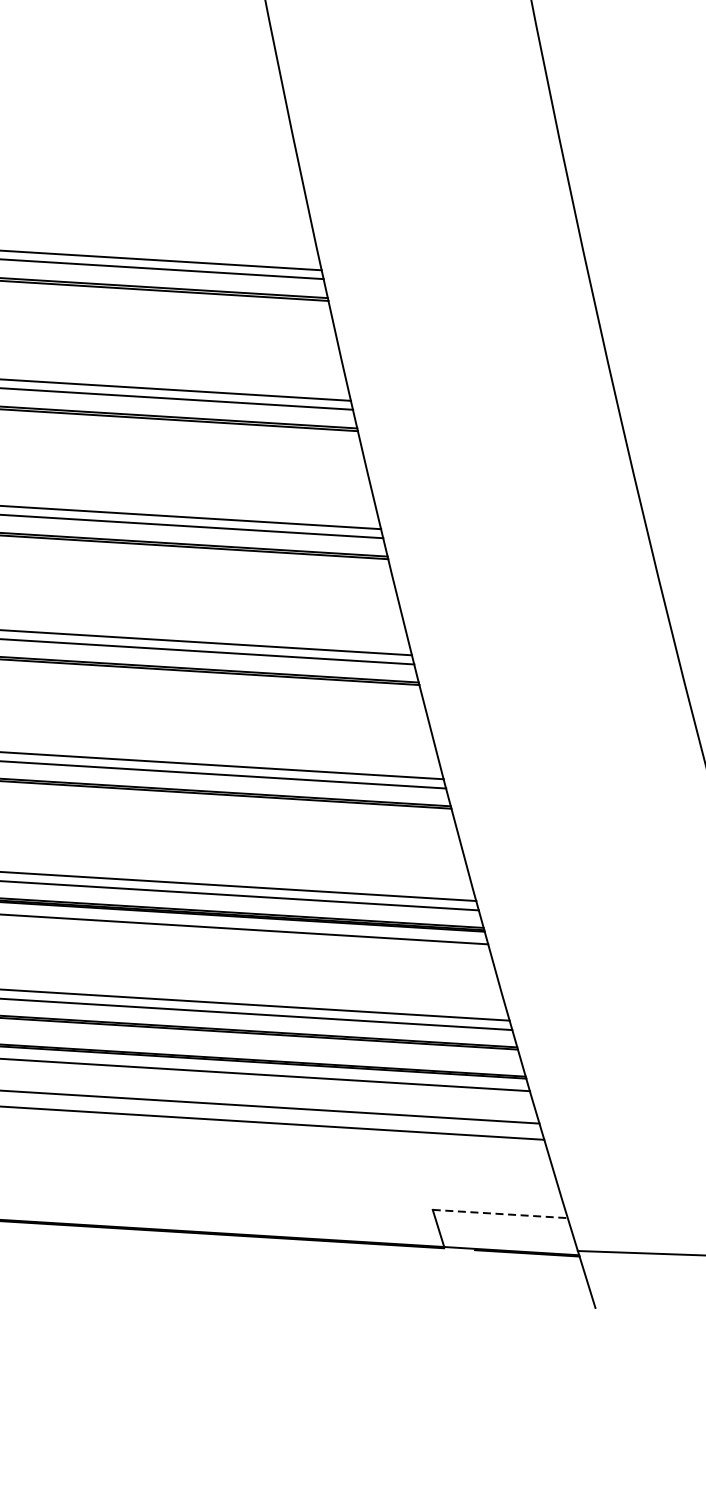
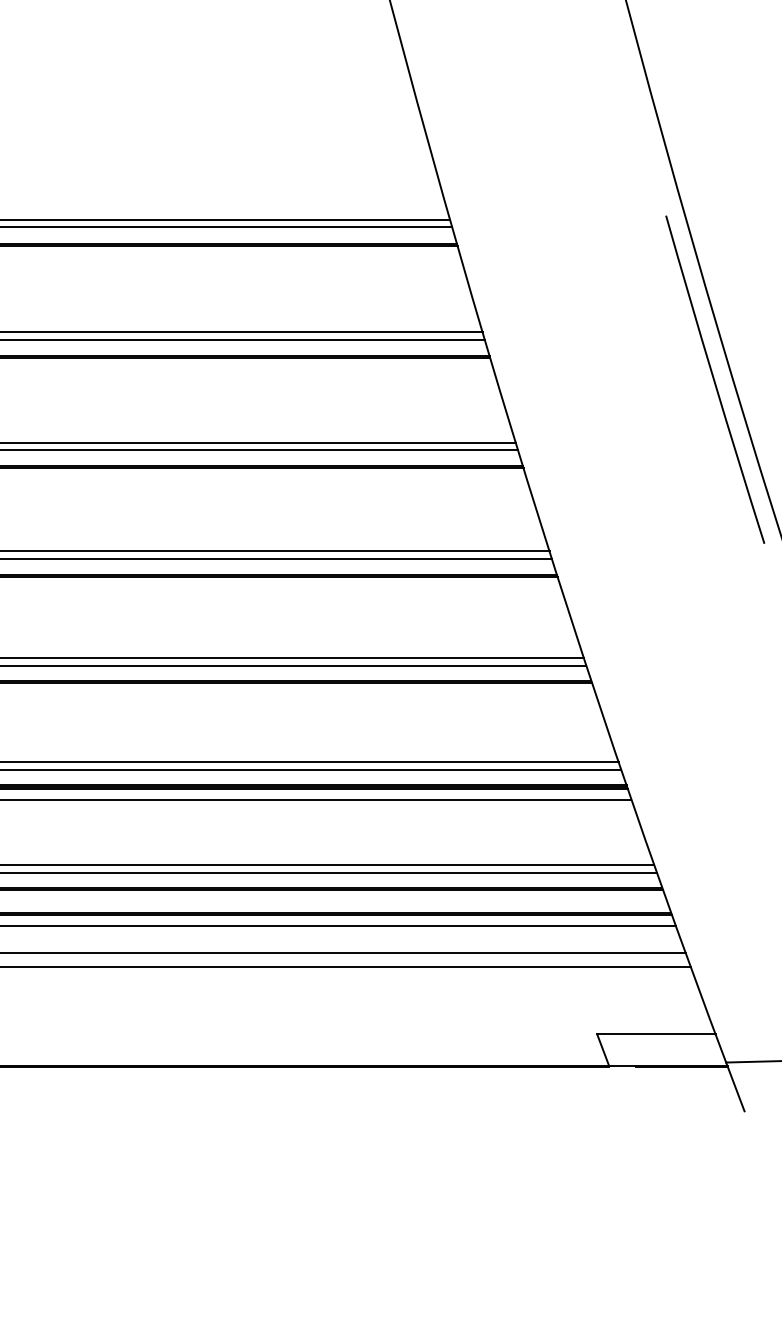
arc: (612, 471) -> (714, 379), added
line: (500, 1214) -> (656, 1034), dashed -> solid

